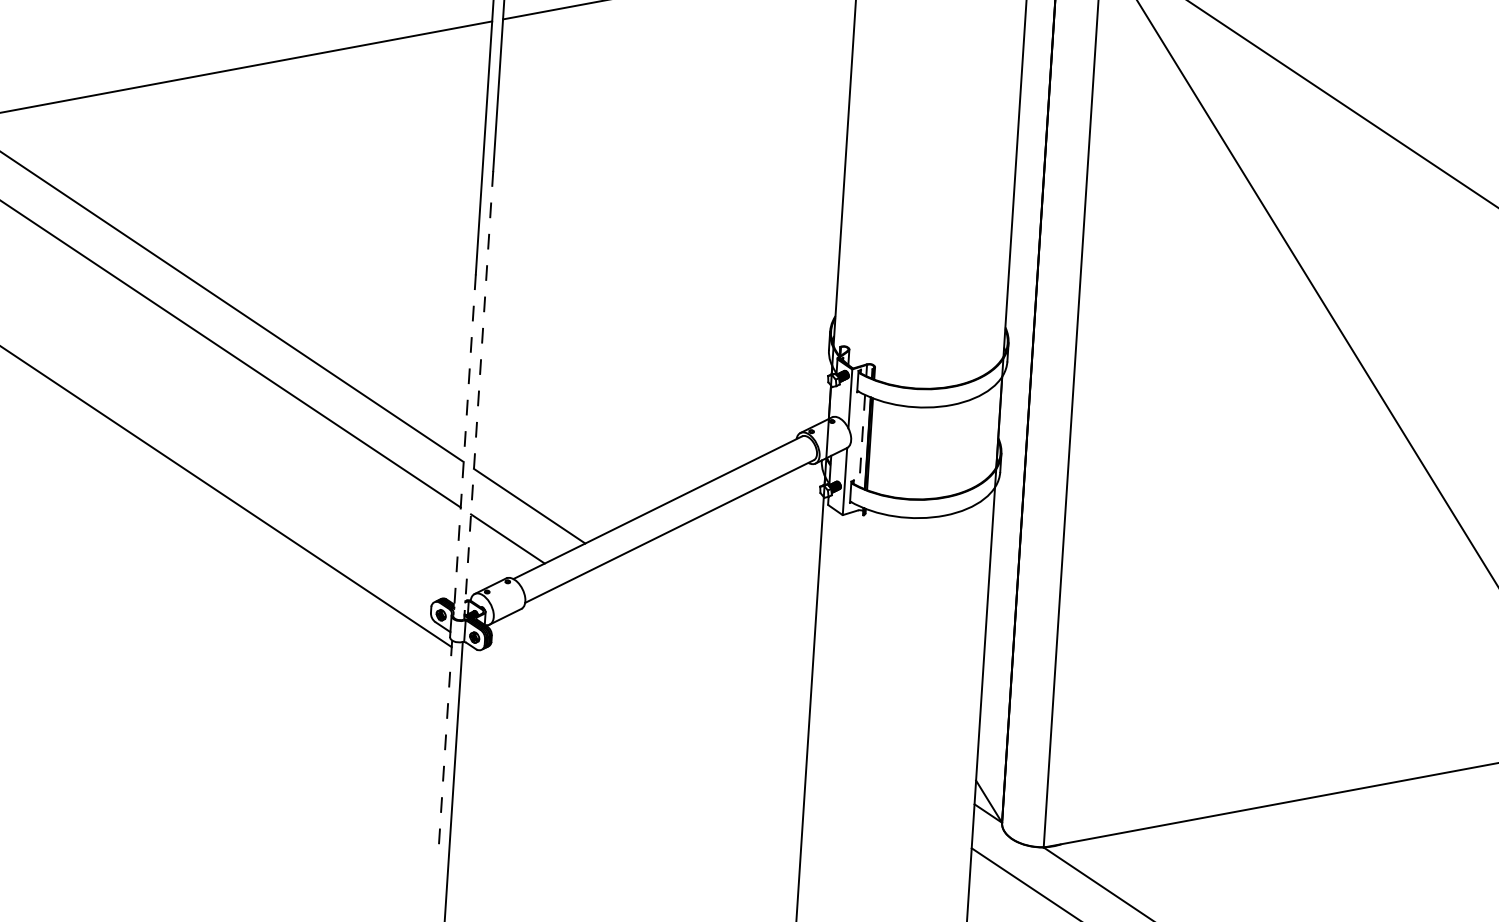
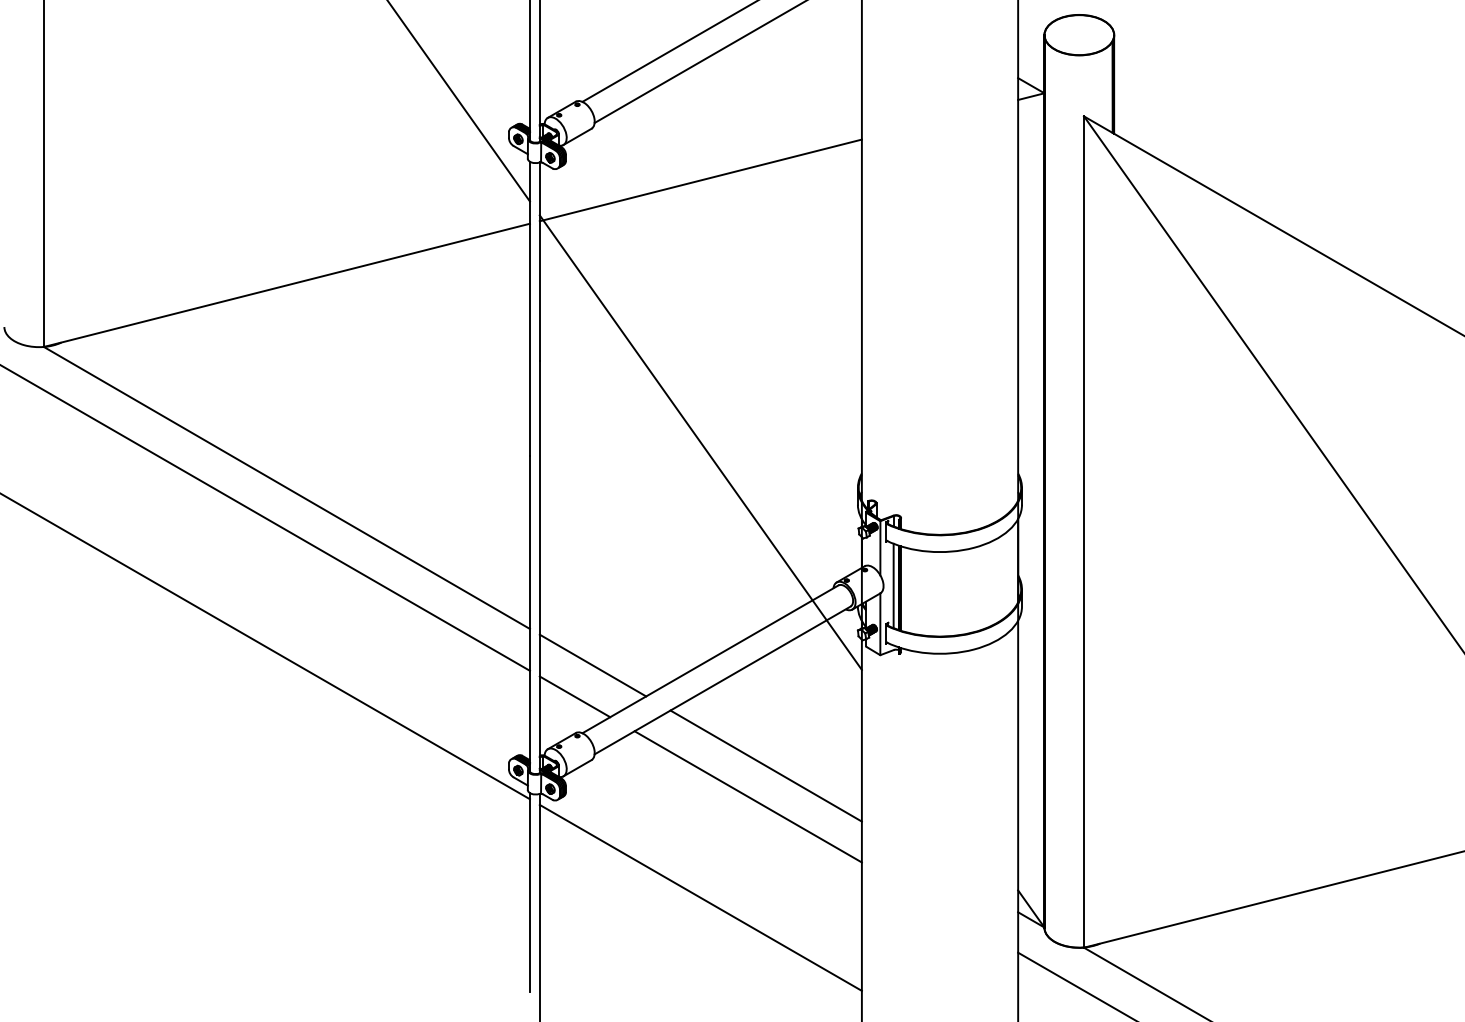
line: (662, 271) -> (700, 442), added
line: (478, 395) -> (539, 567), dashed -> solid
line: (861, 441) -> (893, 586), dashed -> solid
line: (464, 446) -> (529, 614), dashed -> solid
line: (710, 626) -> (765, 765), added
line: (688, 659) -> (747, 796), added
line: (444, 748) -> (529, 892), dashed -> solid
line: (630, 765) -> (700, 897), added

